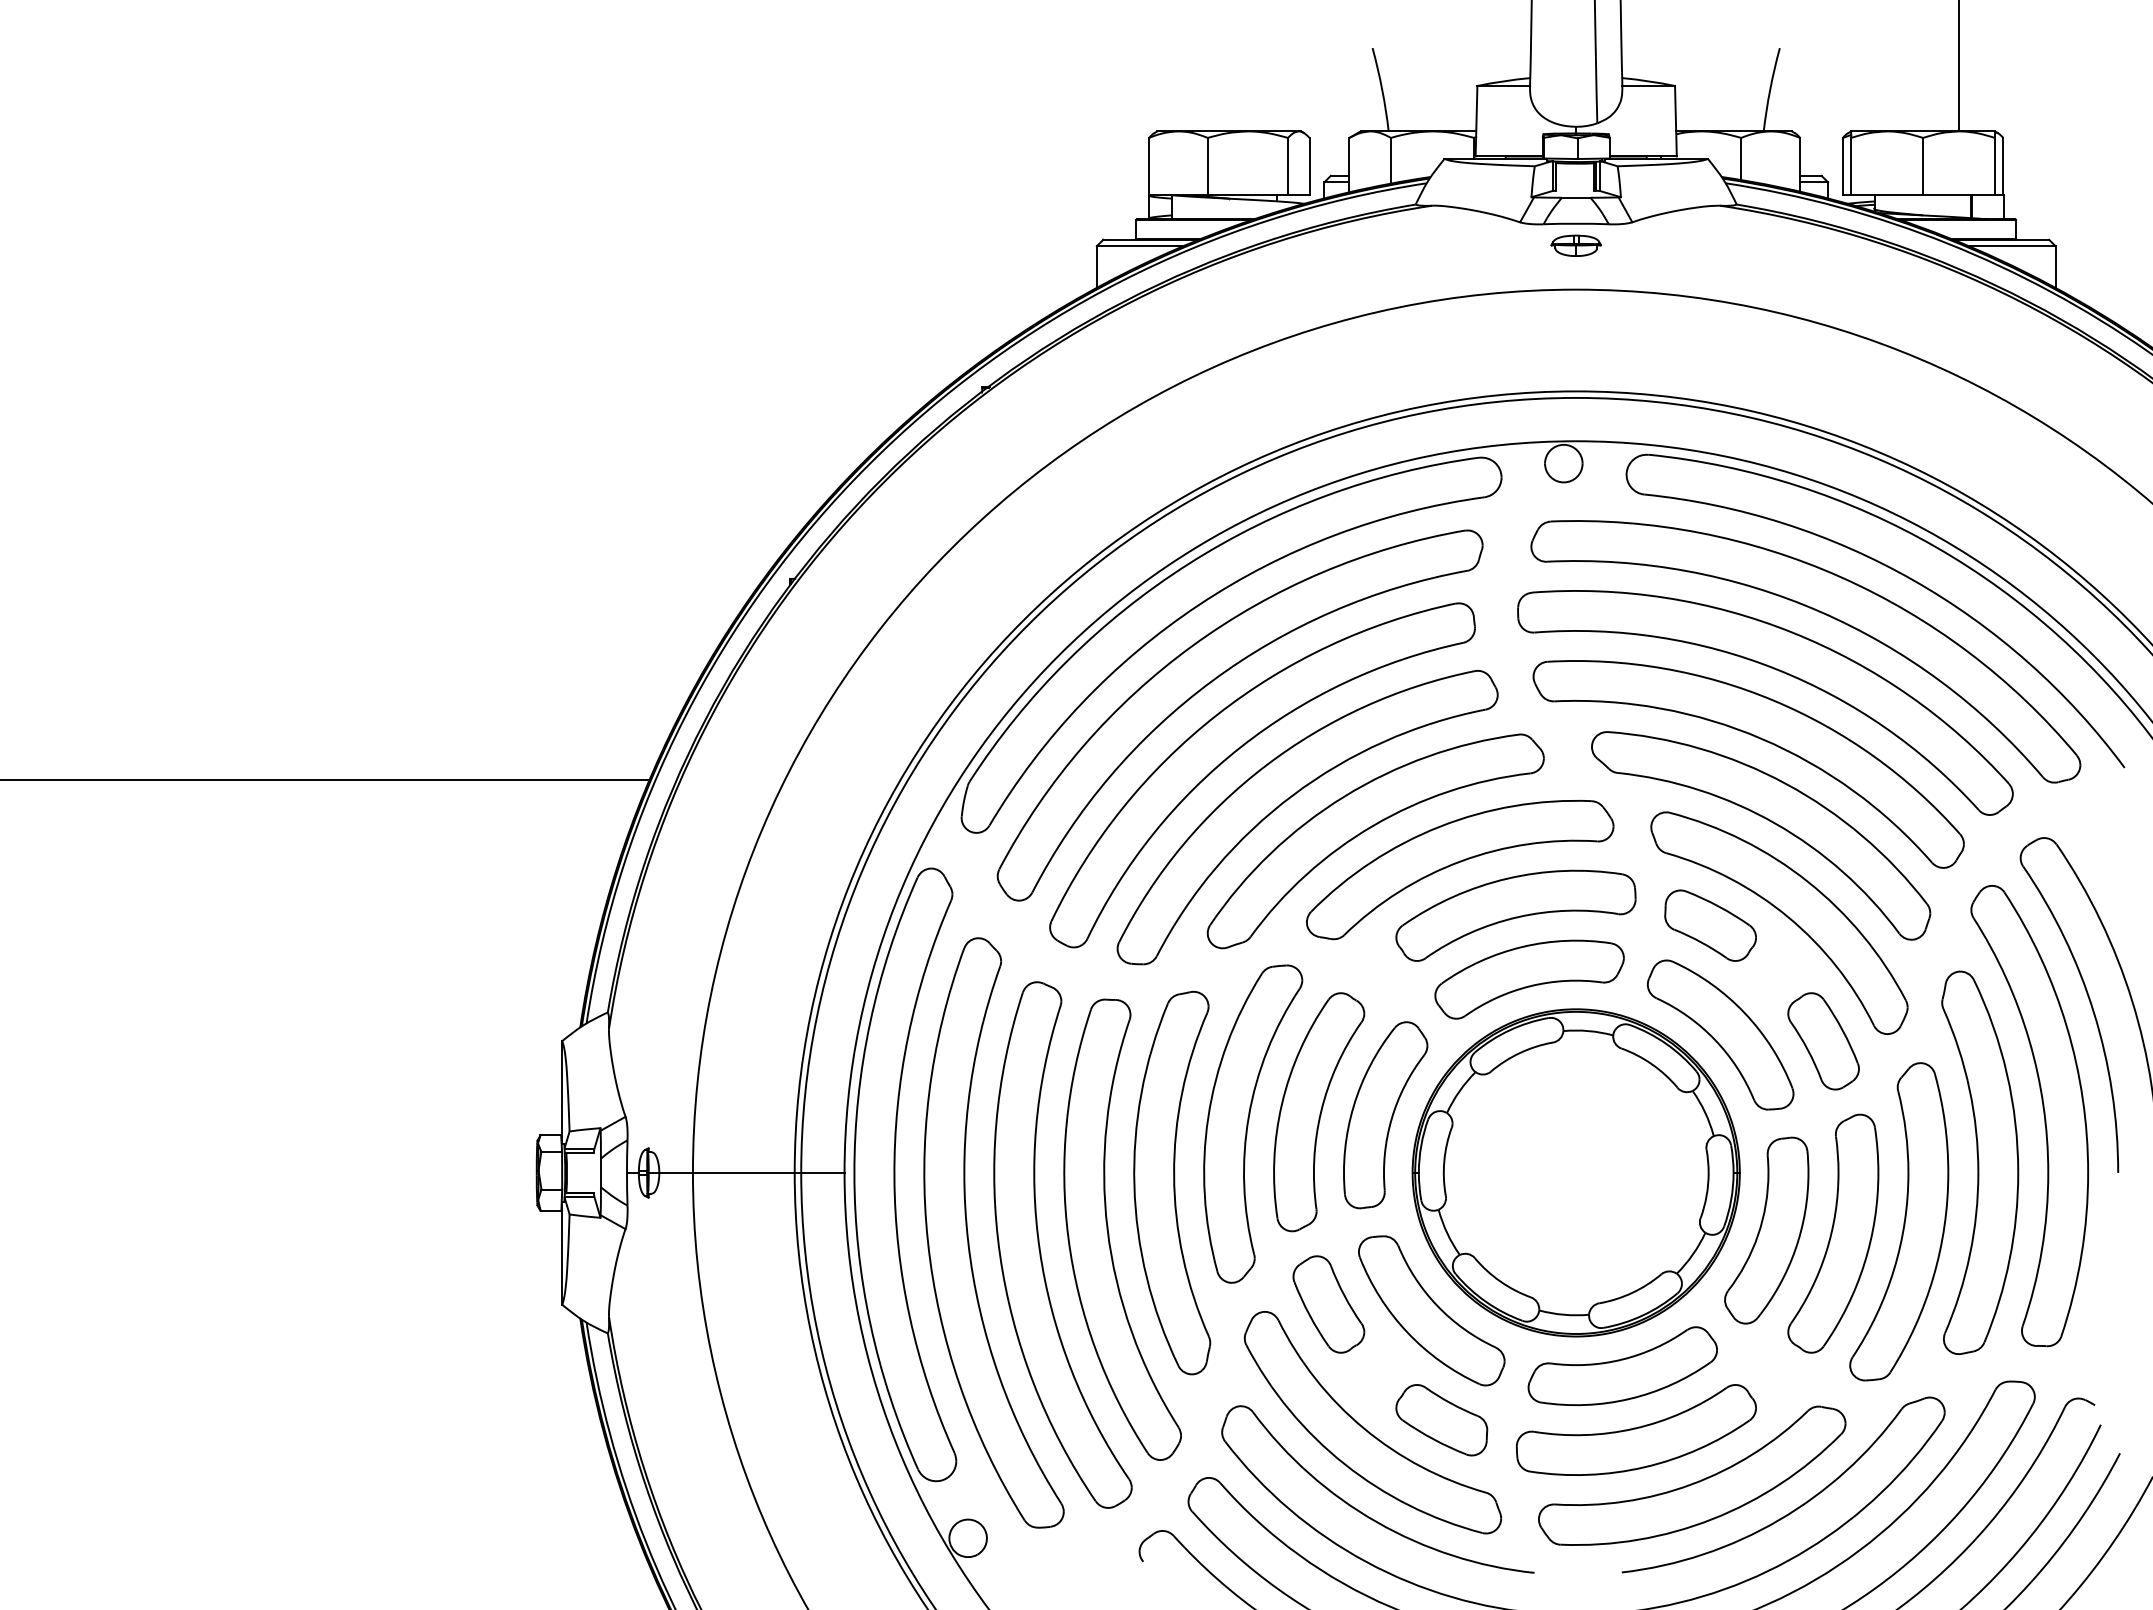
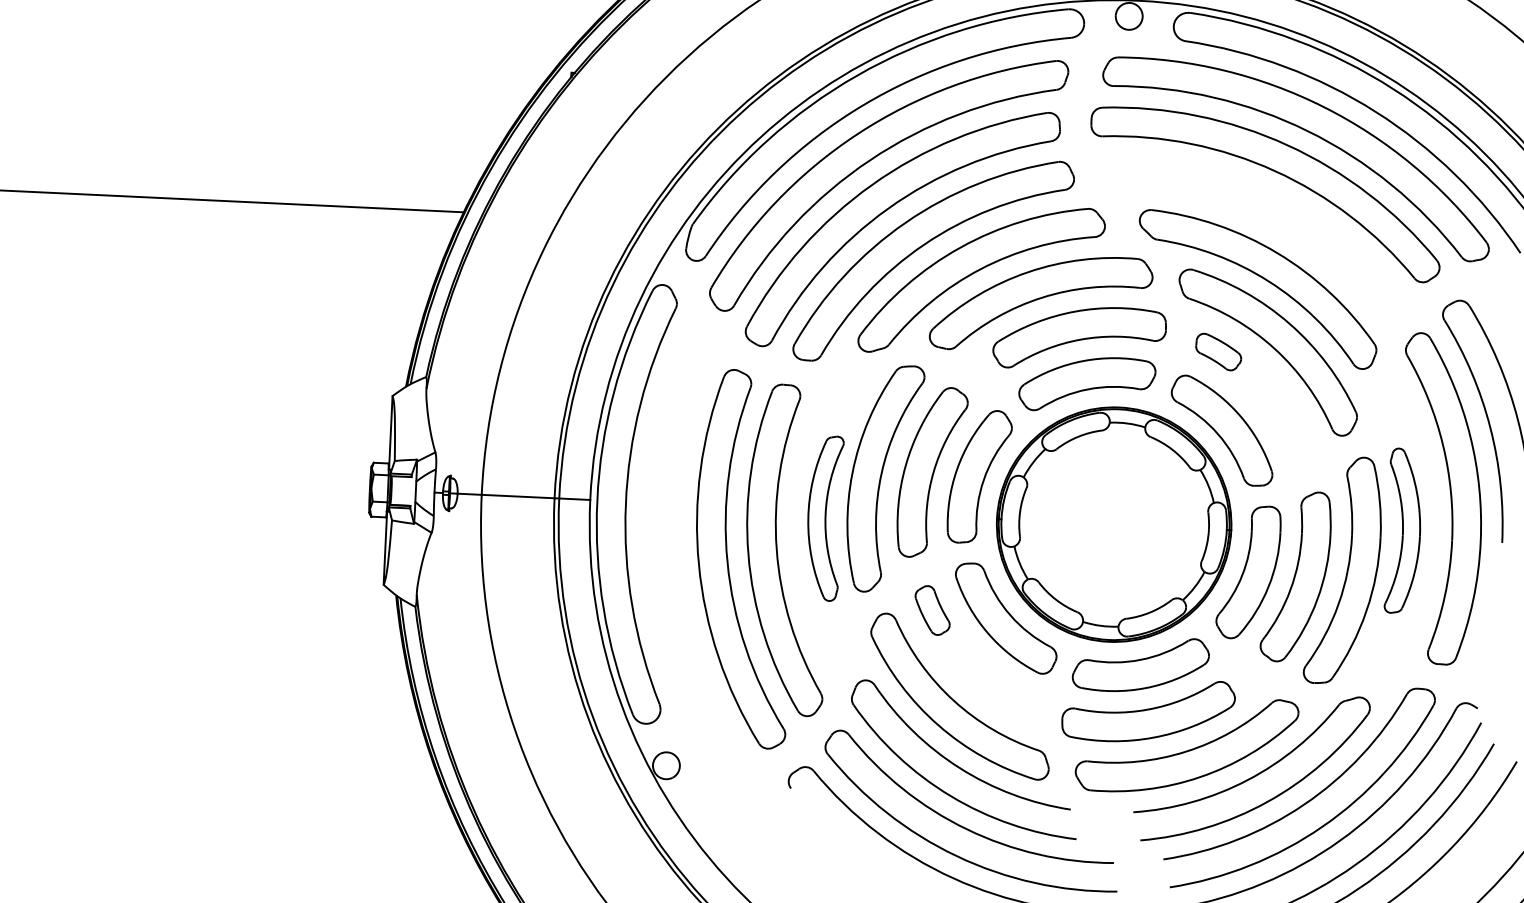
part: (1757, 738) -> (1258, 219), removed
part: (1710, 925) -> (1218, 352), size x0.7
part: (1823, 1041) -> (1295, 438), removed
part: (1980, 1162) -> (1403, 530), size x0.6
part: (1172, 1183) -> (824, 518), size x0.6
part: (968, 1232) -> (677, 546), removed
part: (1328, 1304) -> (932, 610), size x0.7
part: (1441, 1420) -> (1009, 697), removed

